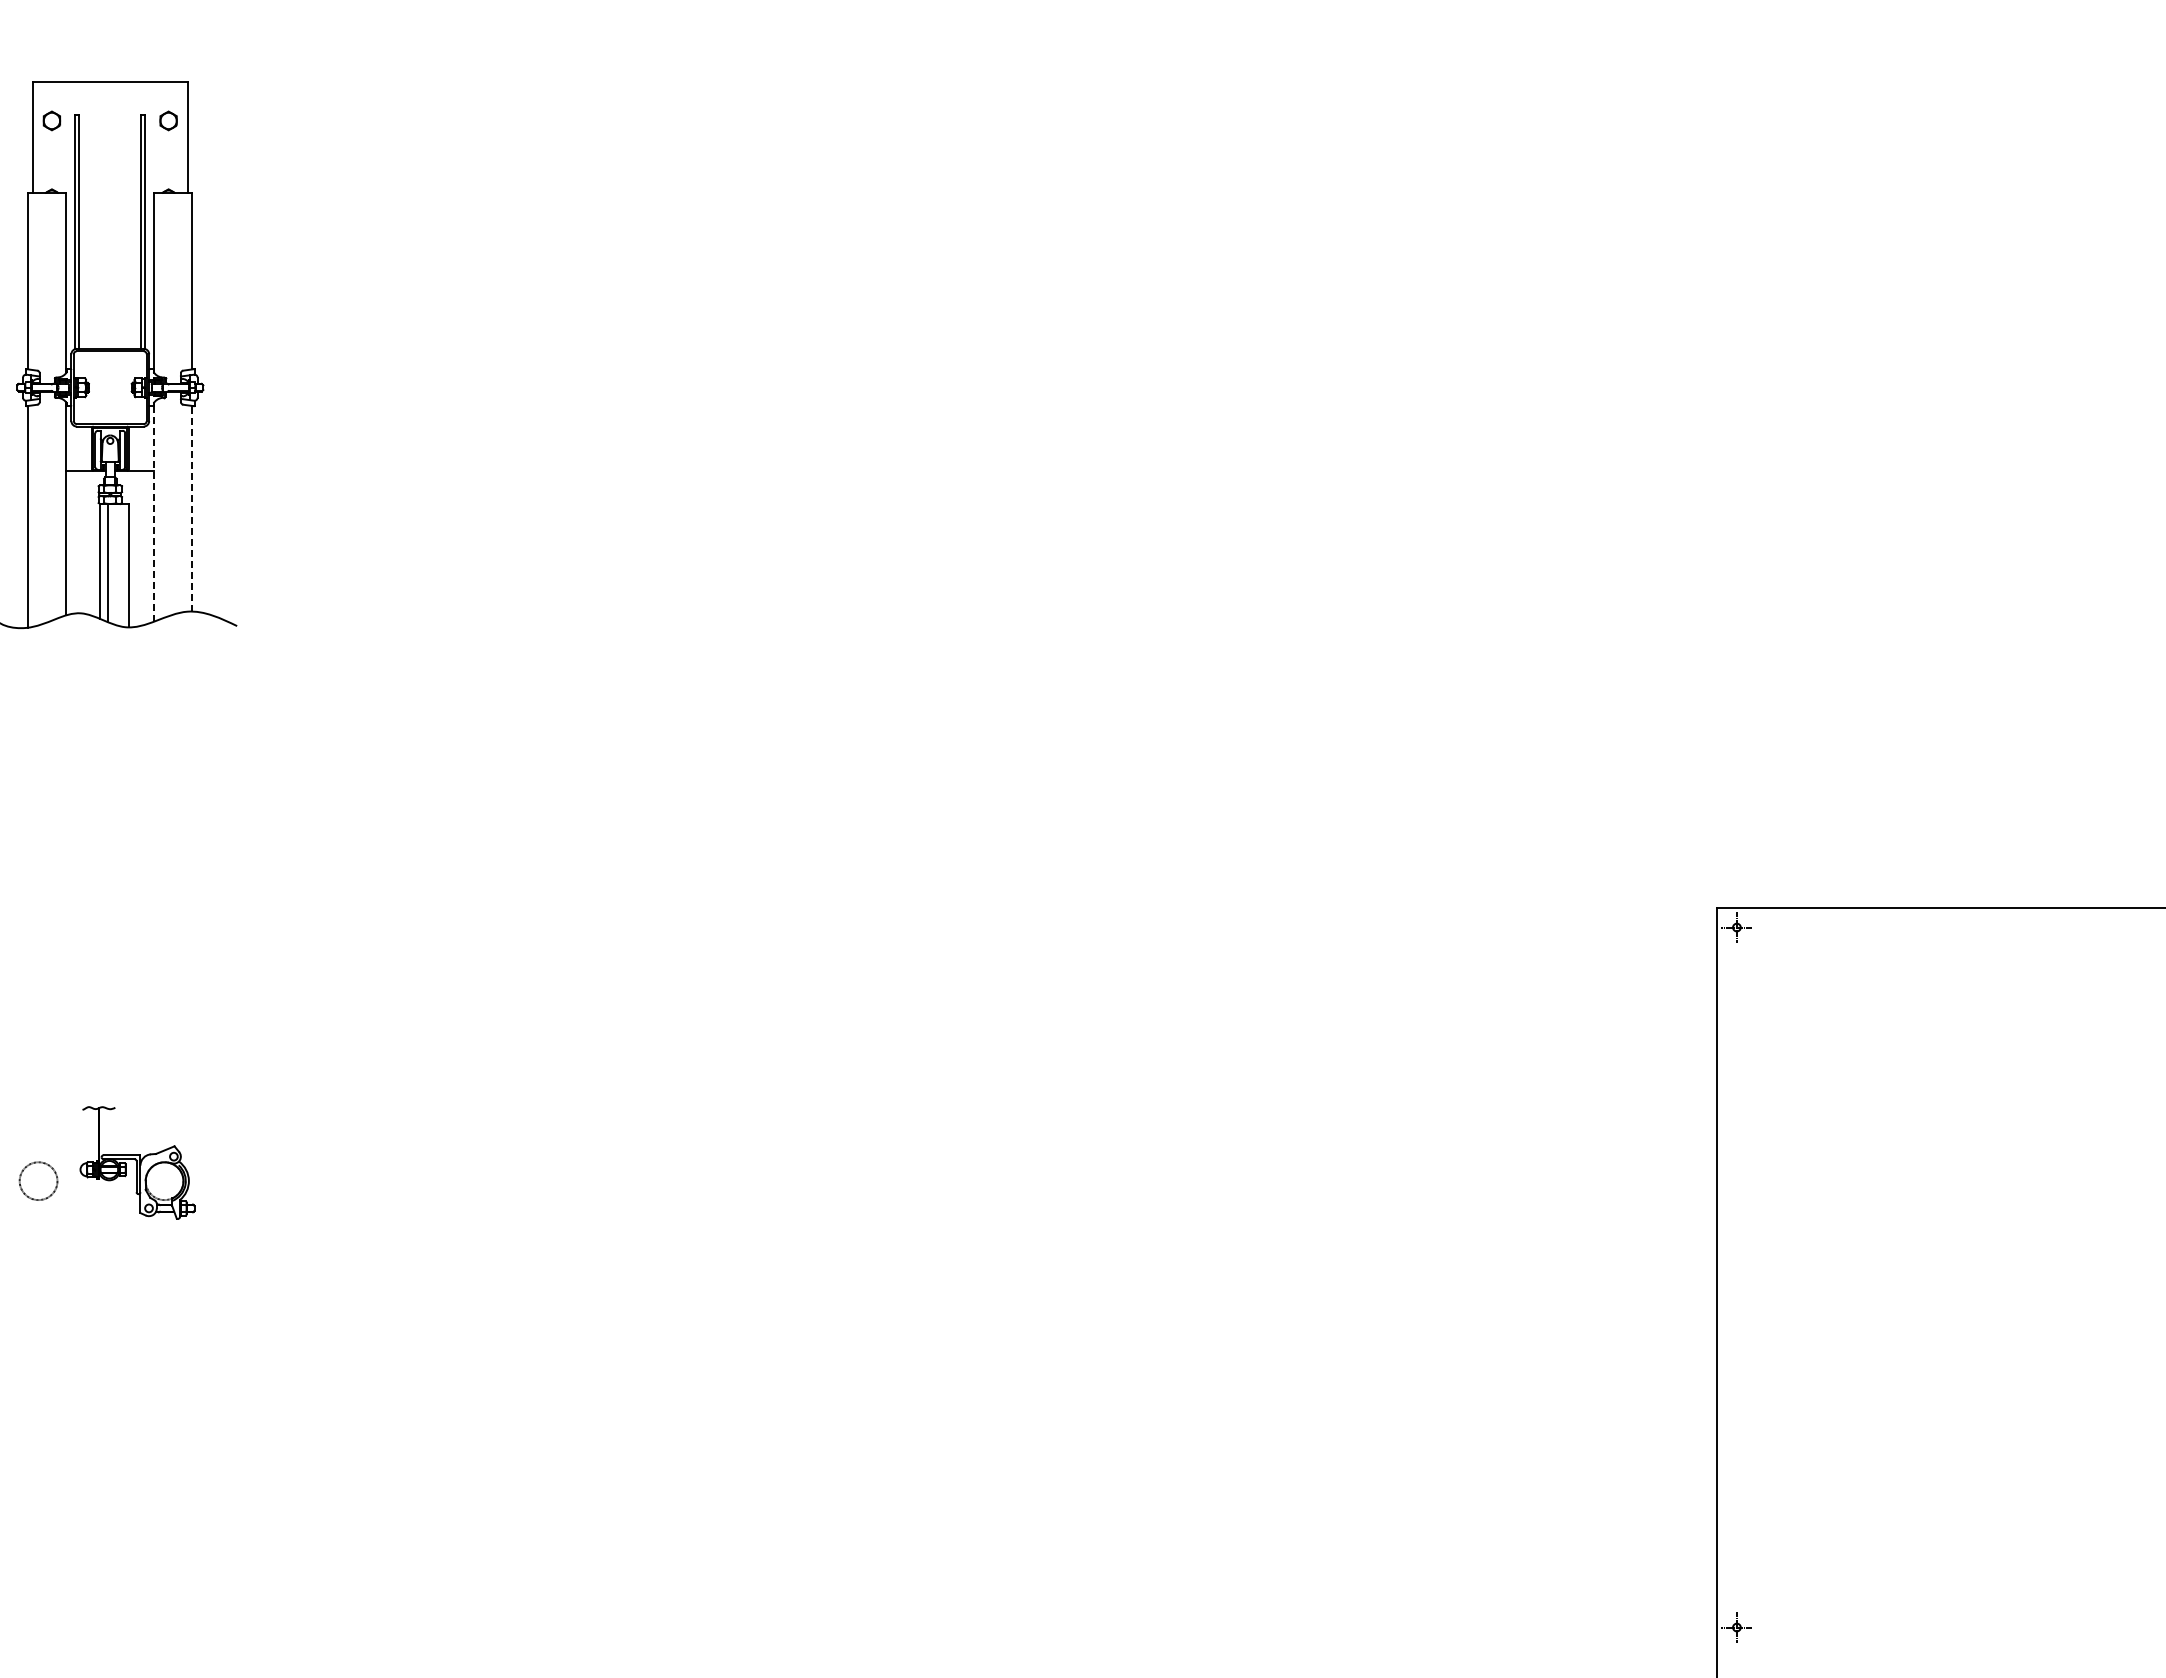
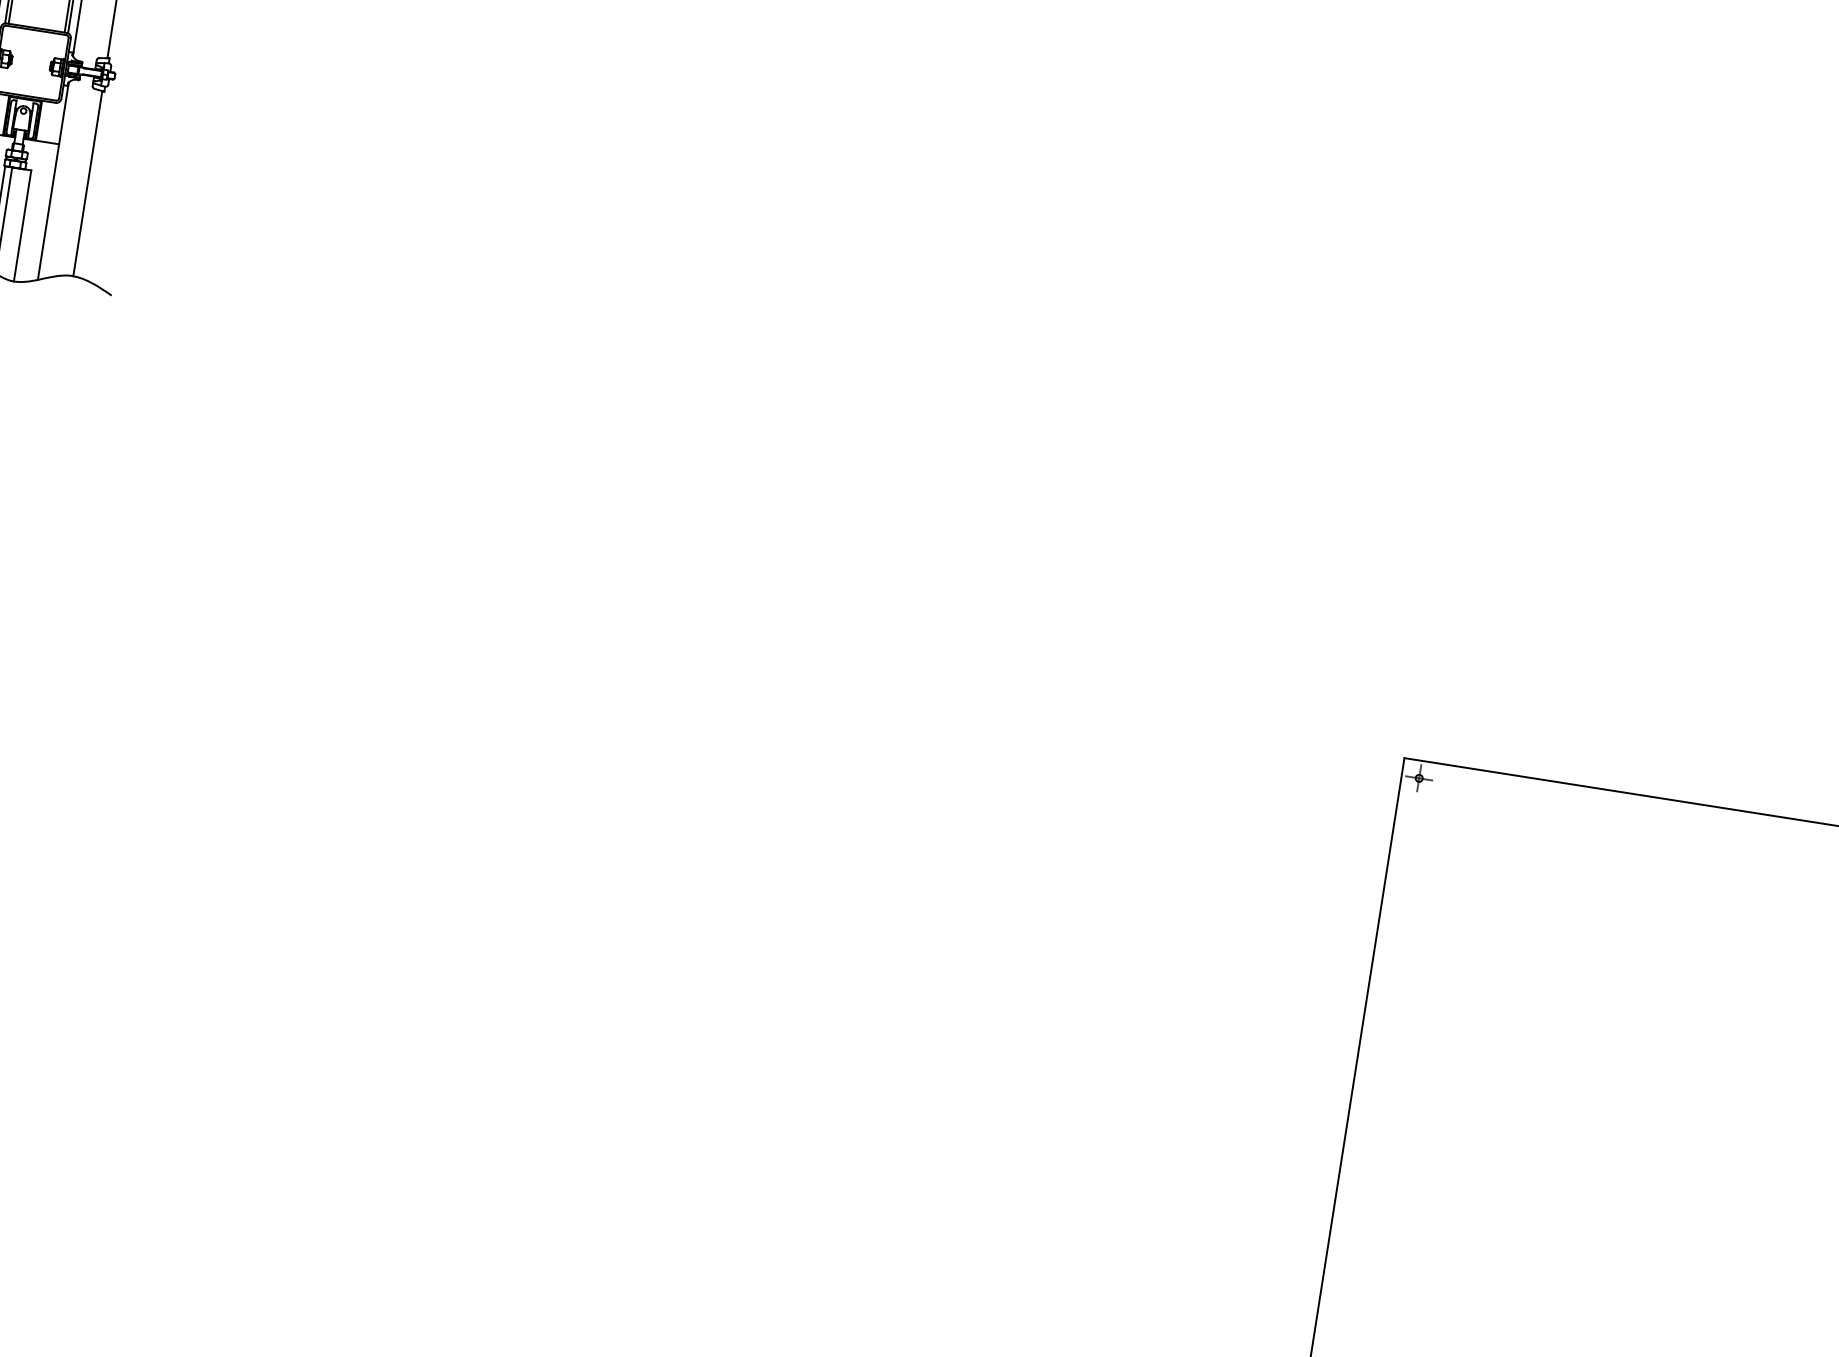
line: (192, 508) -> (88, 183), dashed -> solid
line: (154, 511) -> (53, 180), dashed -> solid

